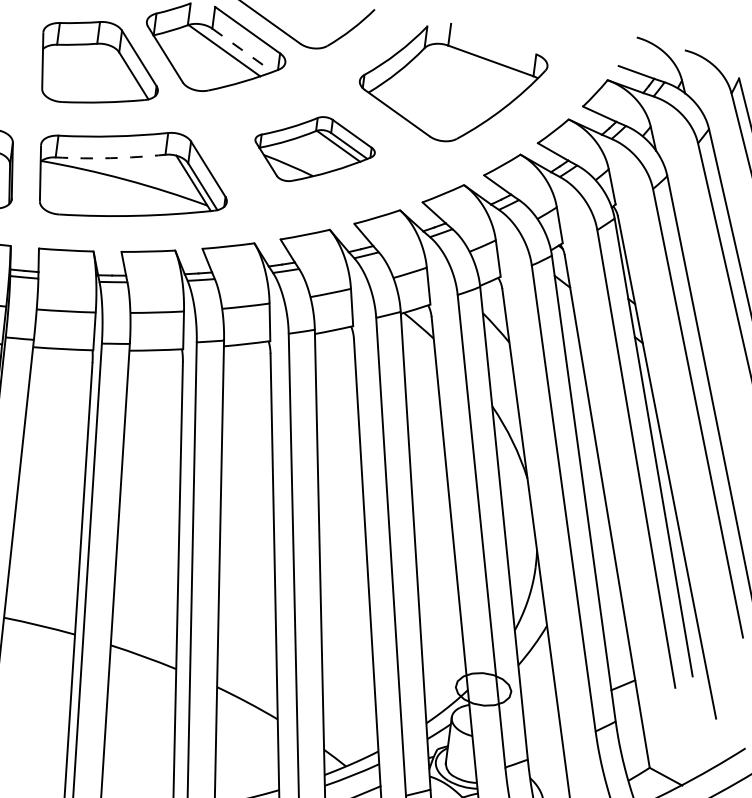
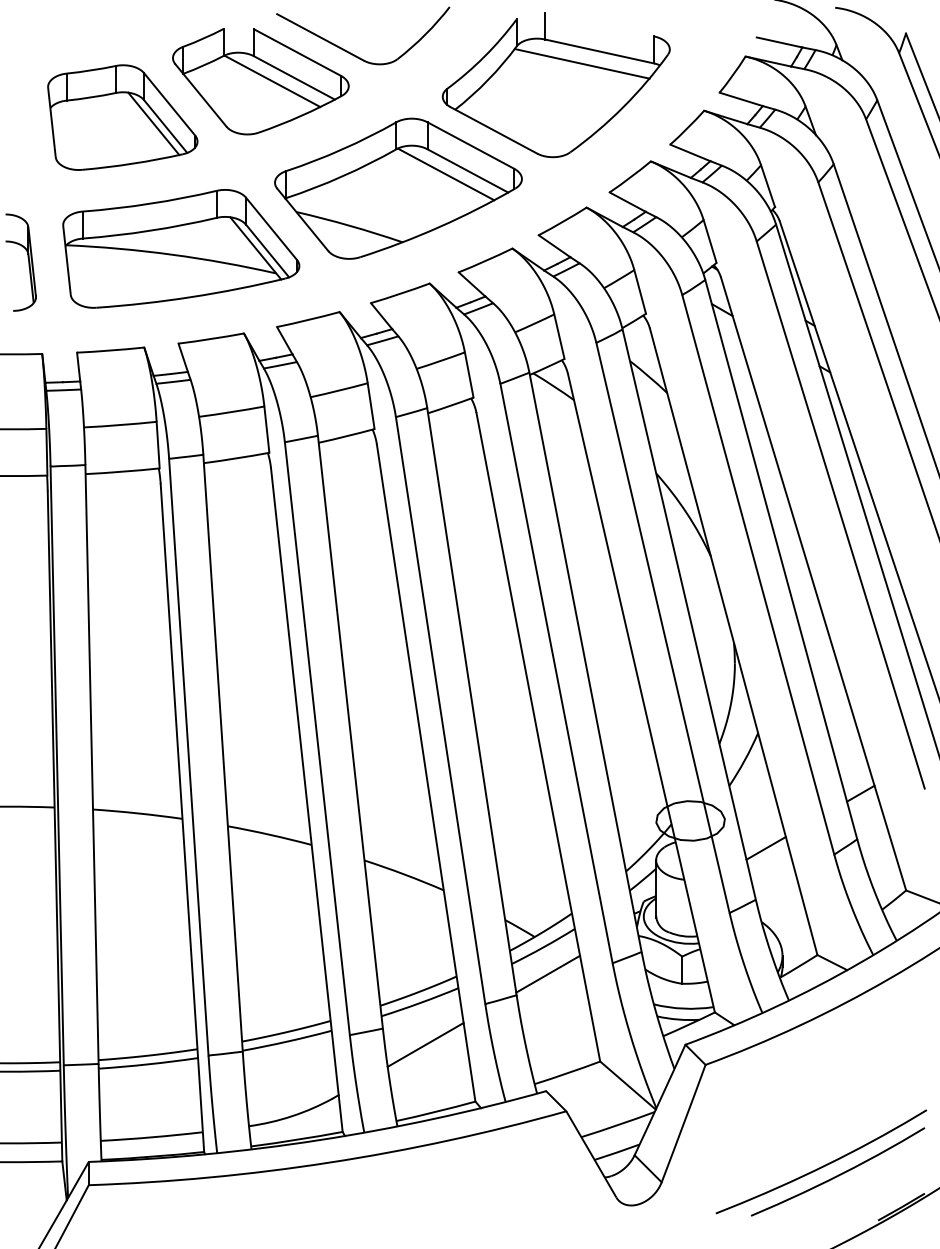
line: (242, 49) -> (294, 77), dashed -> solid
line: (474, 68) -> (581, 63), added
line: (124, 72) -> (153, 123), added
part: (314, 150) -> (398, 188), size x1.67
arc: (110, 157) -> (150, 230), dashed -> solid
line: (541, 718) -> (765, 847), added

